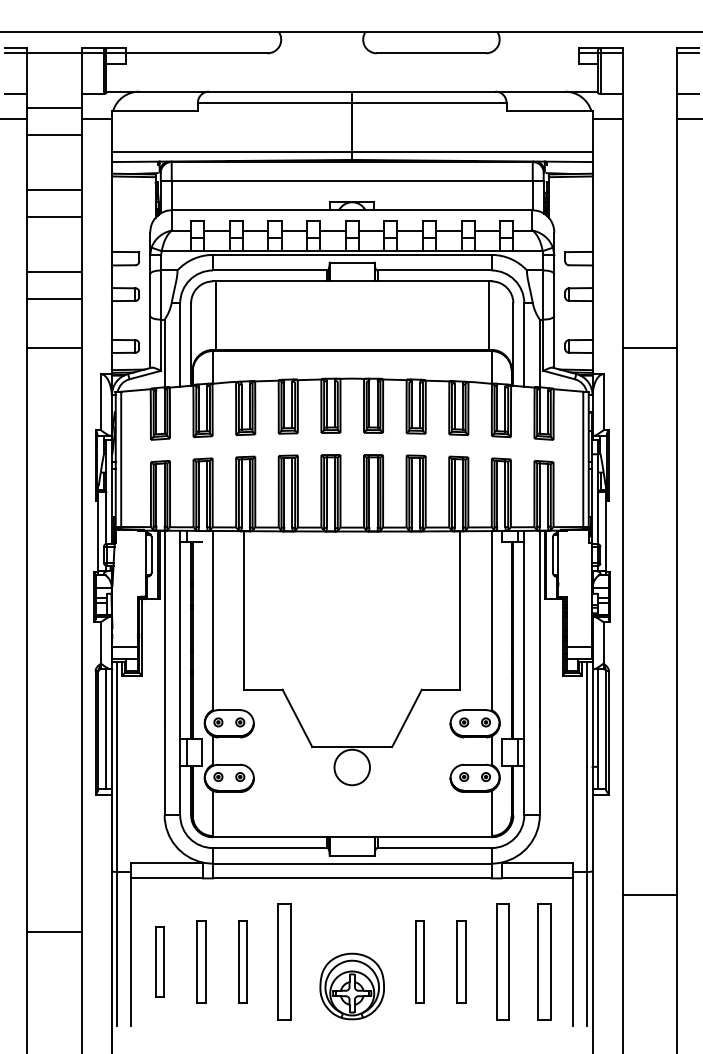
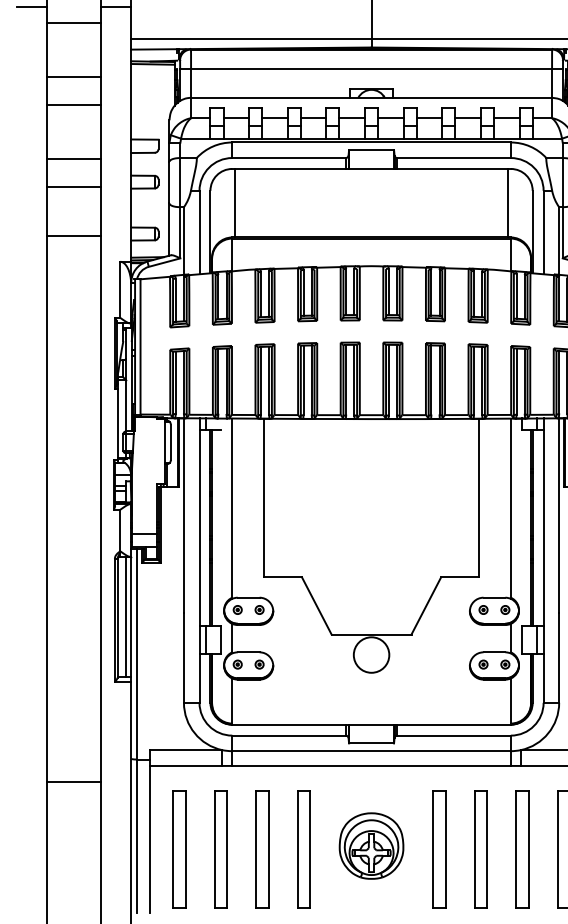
line: (54, 931) -> (73, 782), moved
part: (159, 961) -> (178, 849), size x1.67
part: (201, 961) -> (220, 849), size x1.43
part: (242, 961) -> (261, 849), size x1.43
part: (419, 961) -> (438, 849), size x1.43
part: (461, 961) -> (480, 849), size x1.43
part: (351, 986) -> (370, 846), moved

